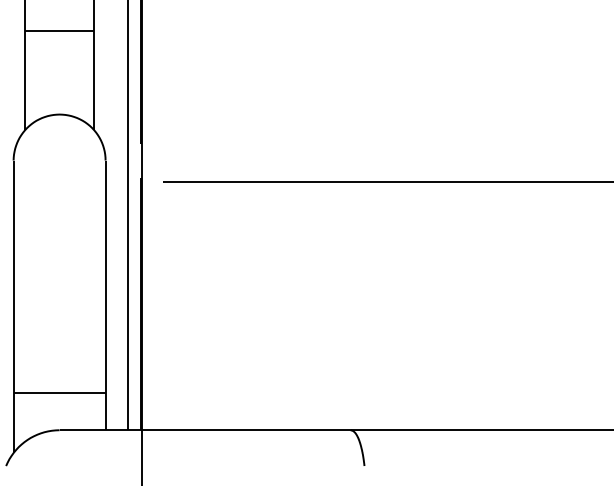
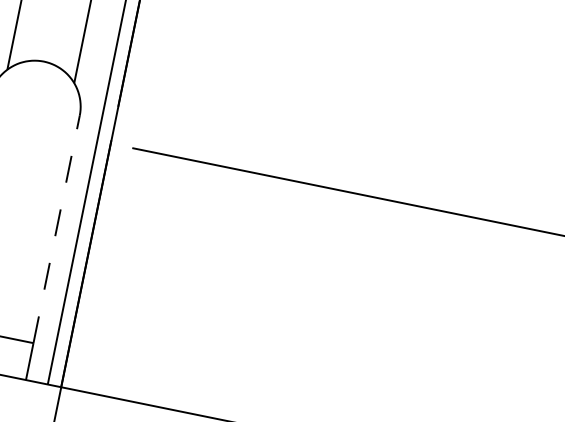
line: (105, 276) -> (56, 229), solid -> dashed

